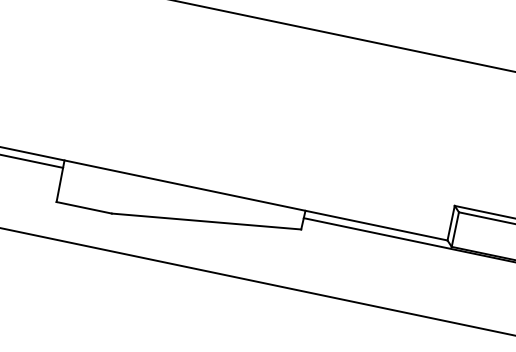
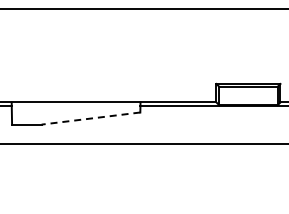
line: (205, 221) -> (90, 118), solid -> dashed

